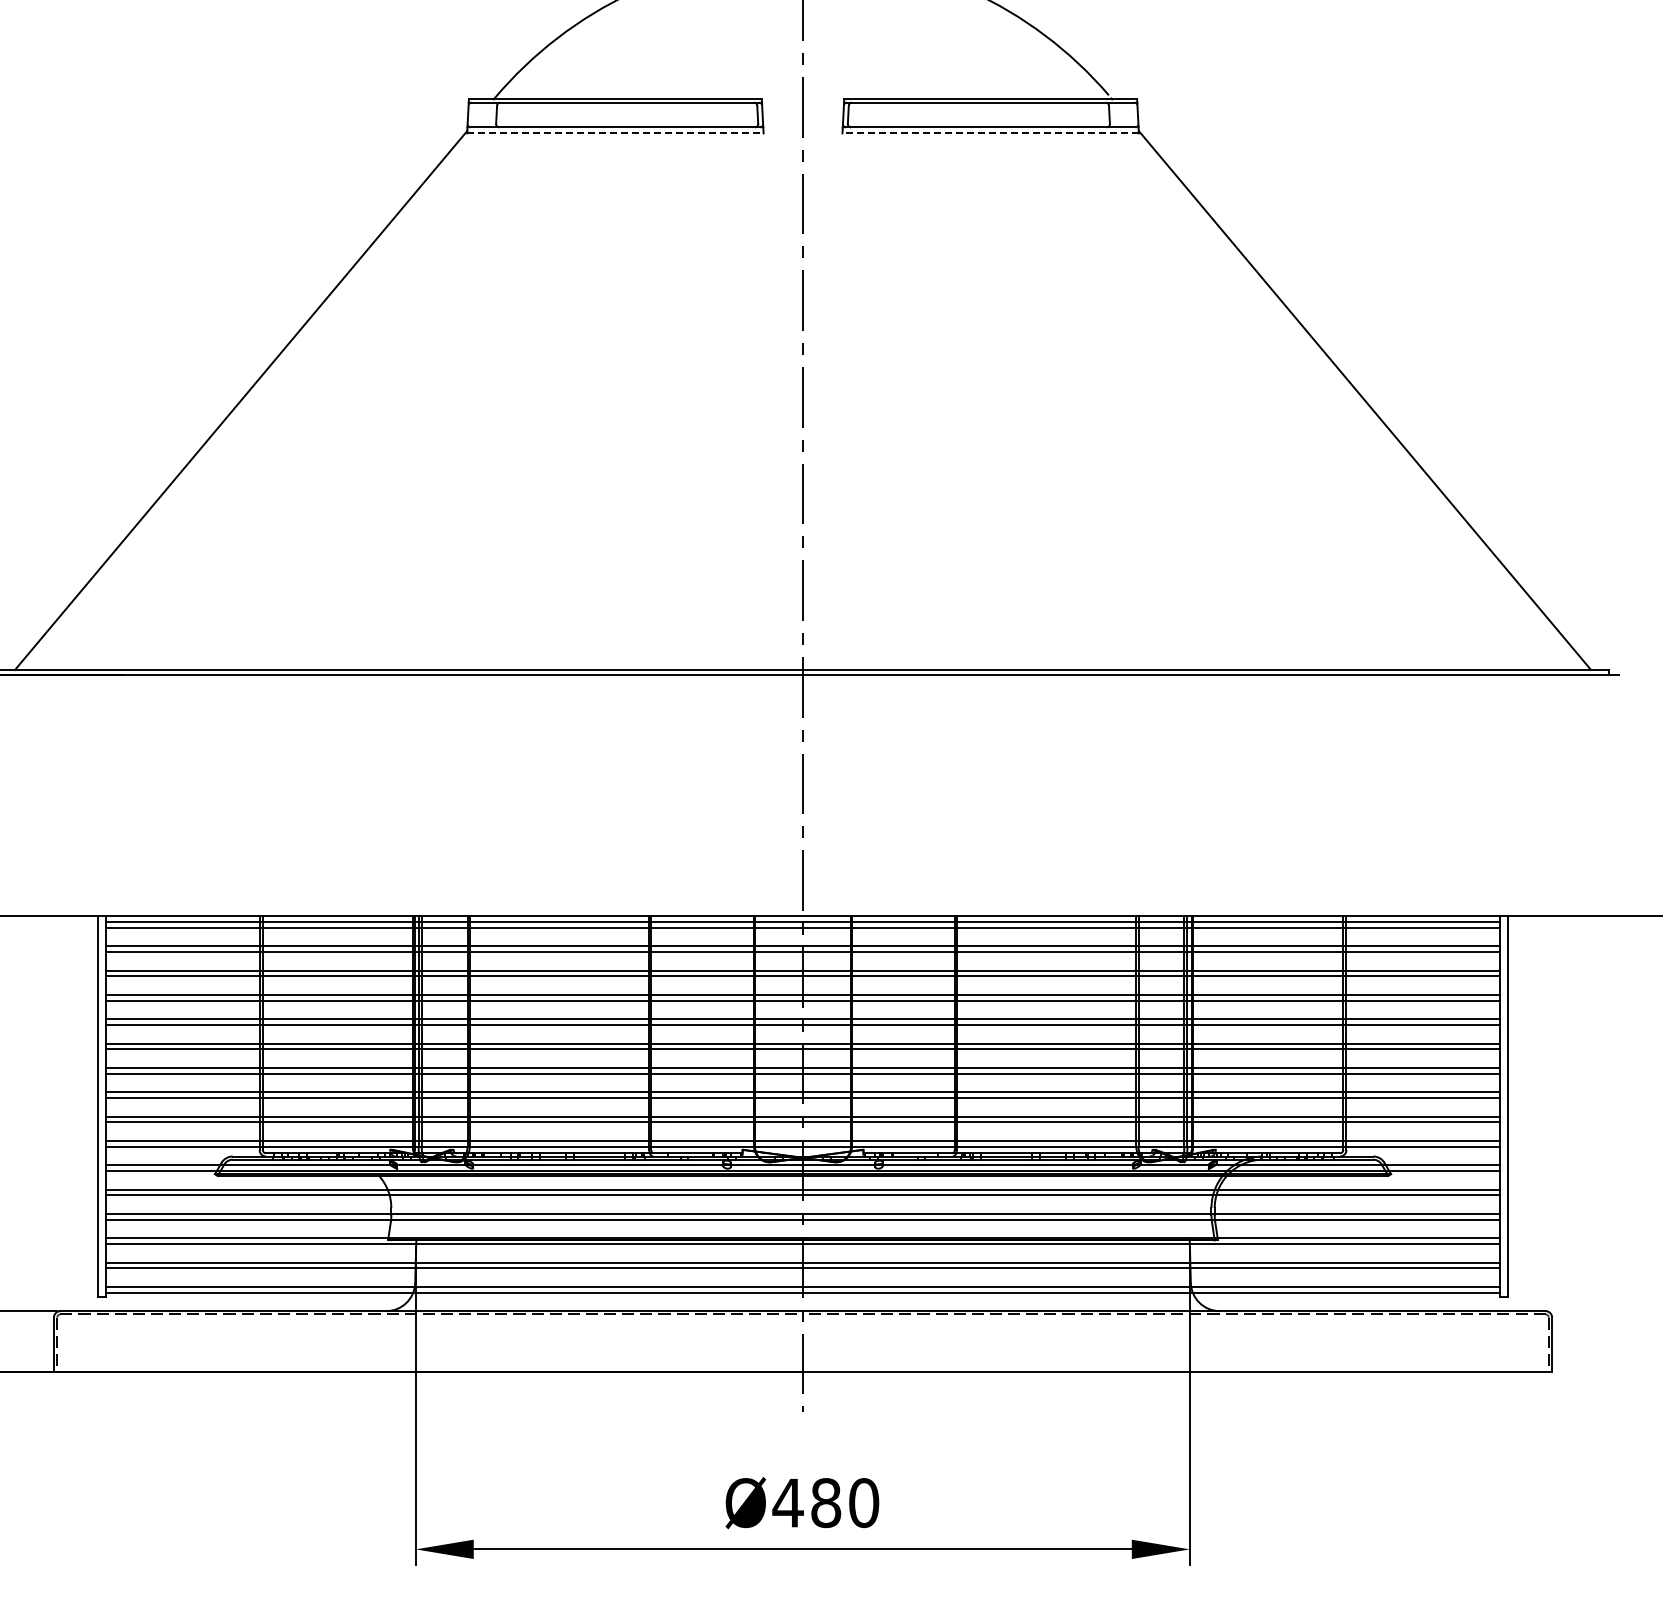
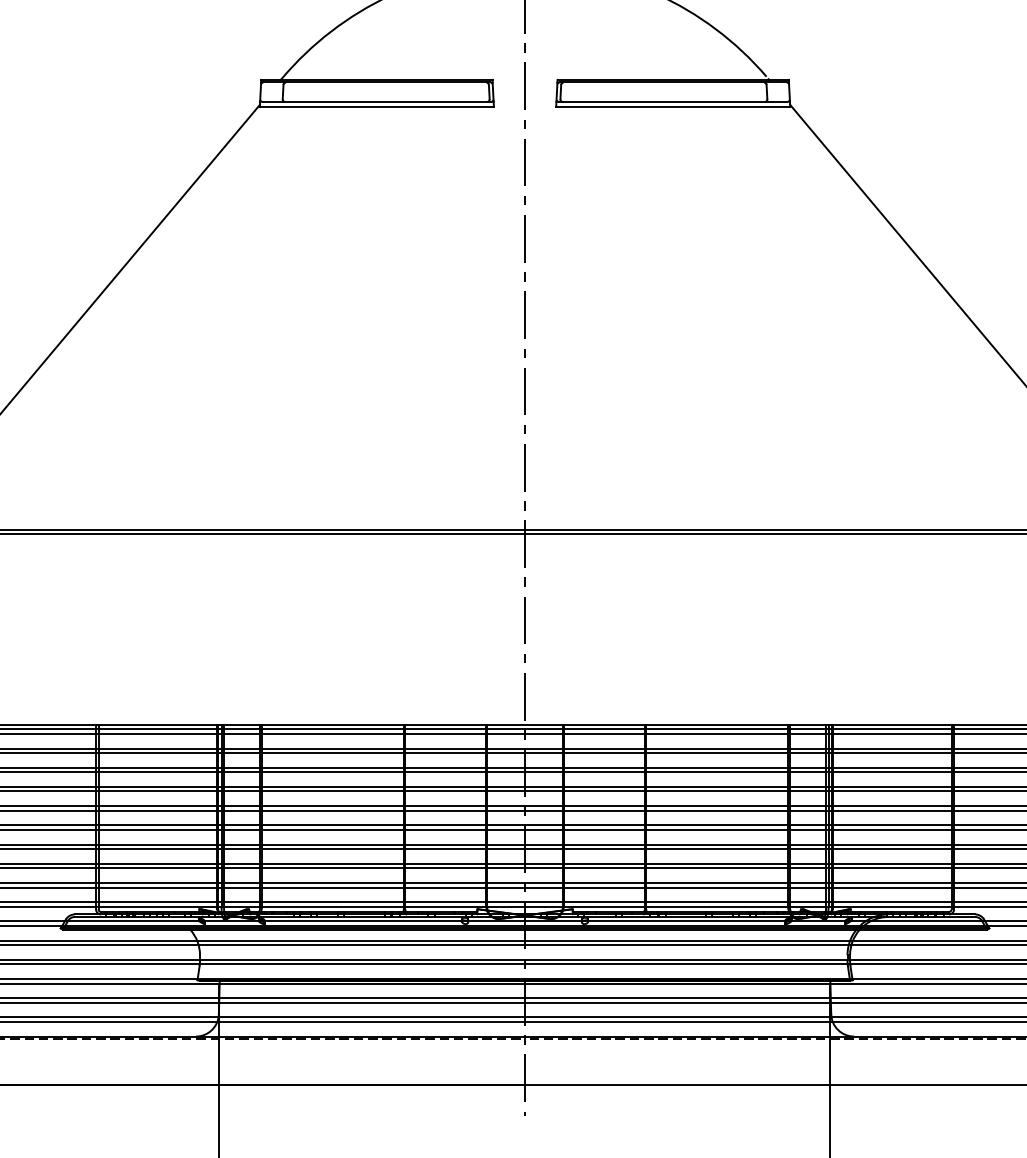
line: (615, 133) -> (376, 106), dashed -> solid
line: (990, 133) -> (673, 106), dashed -> solid

